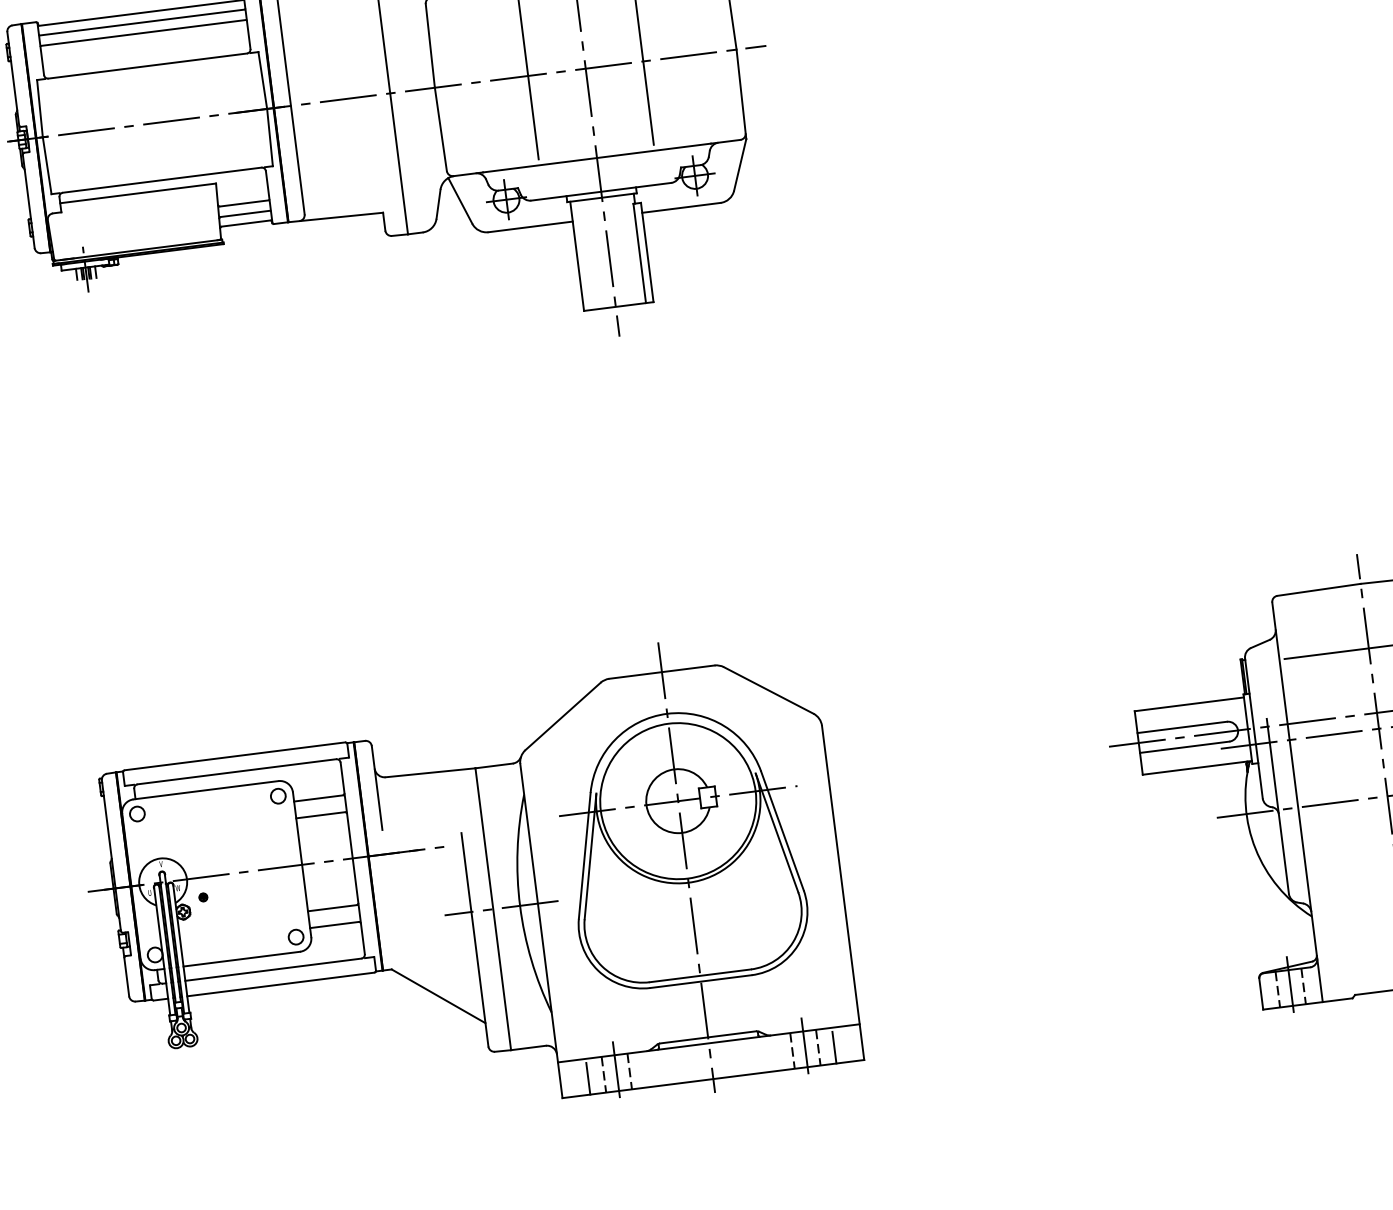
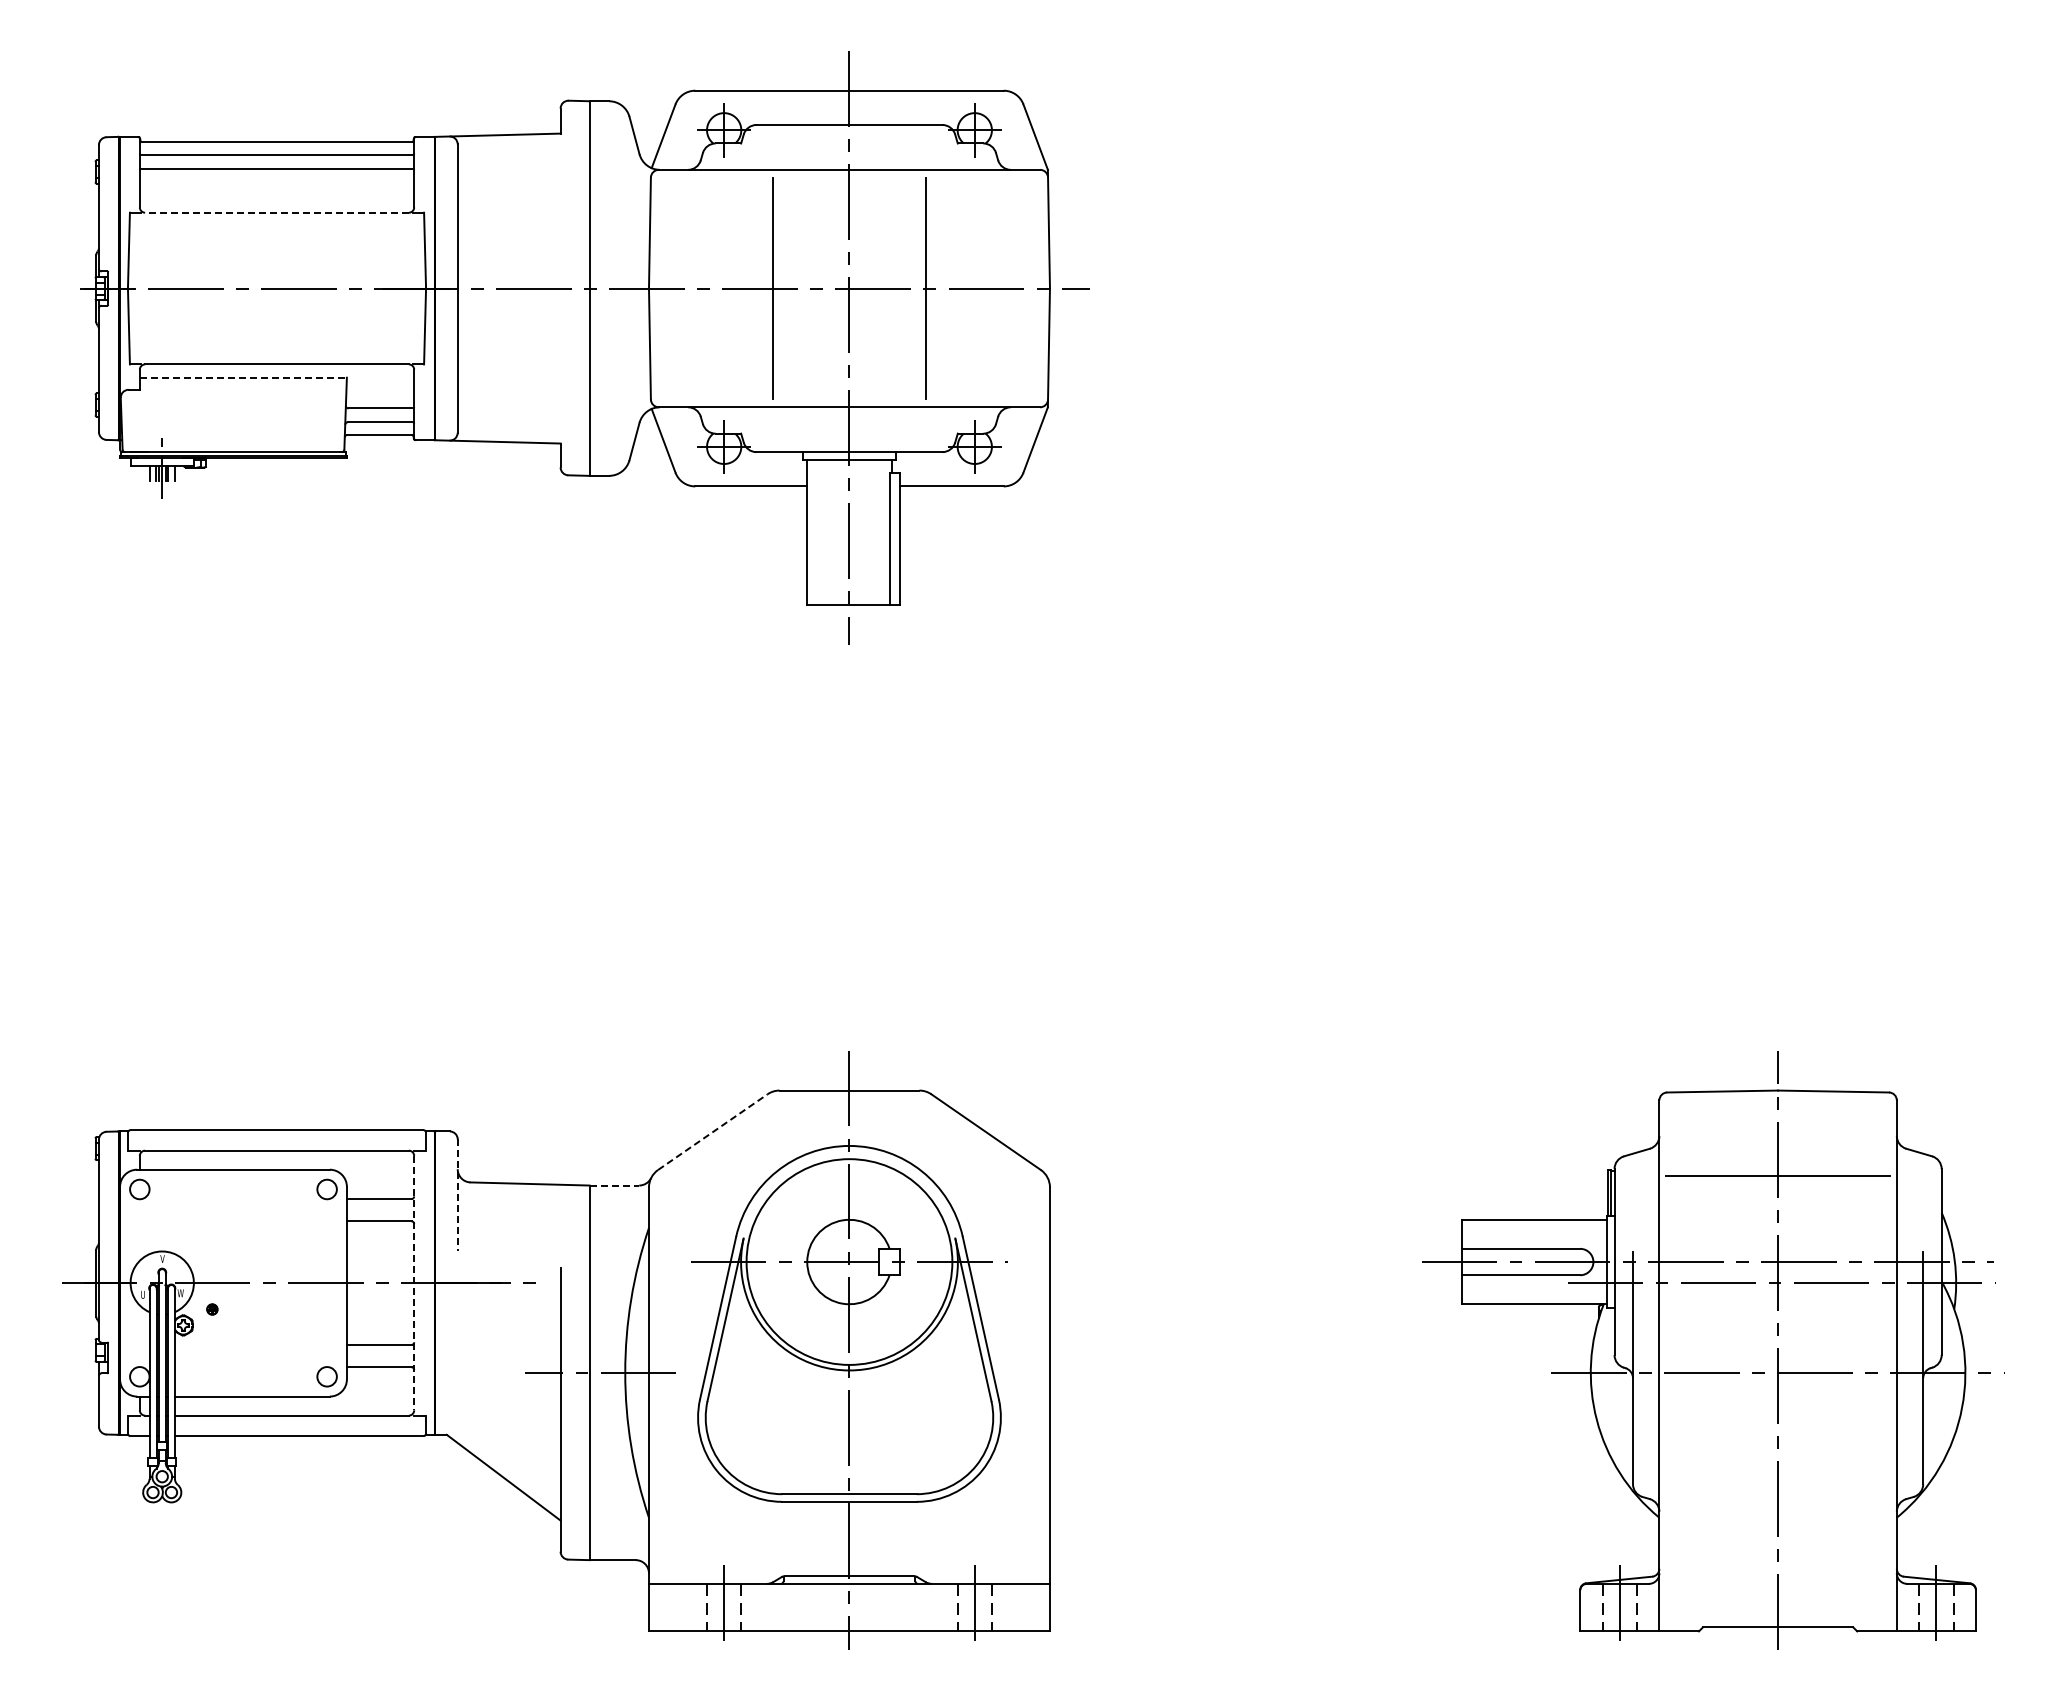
line: (148, 65) -> (277, 212), solid -> dashed
line: (138, 193) -> (243, 377), solid -> dashed
line: (562, 716) -> (712, 1132), solid -> dashed
line: (494, 765) -> (614, 1185), solid -> dashed
line: (377, 788) -> (457, 1195), solid -> dashed
line: (353, 858) -> (414, 1283), solid -> dashed
line: (834, 1047) -> (1013, 1610), removed
line: (588, 1078) -> (685, 1610), removed

